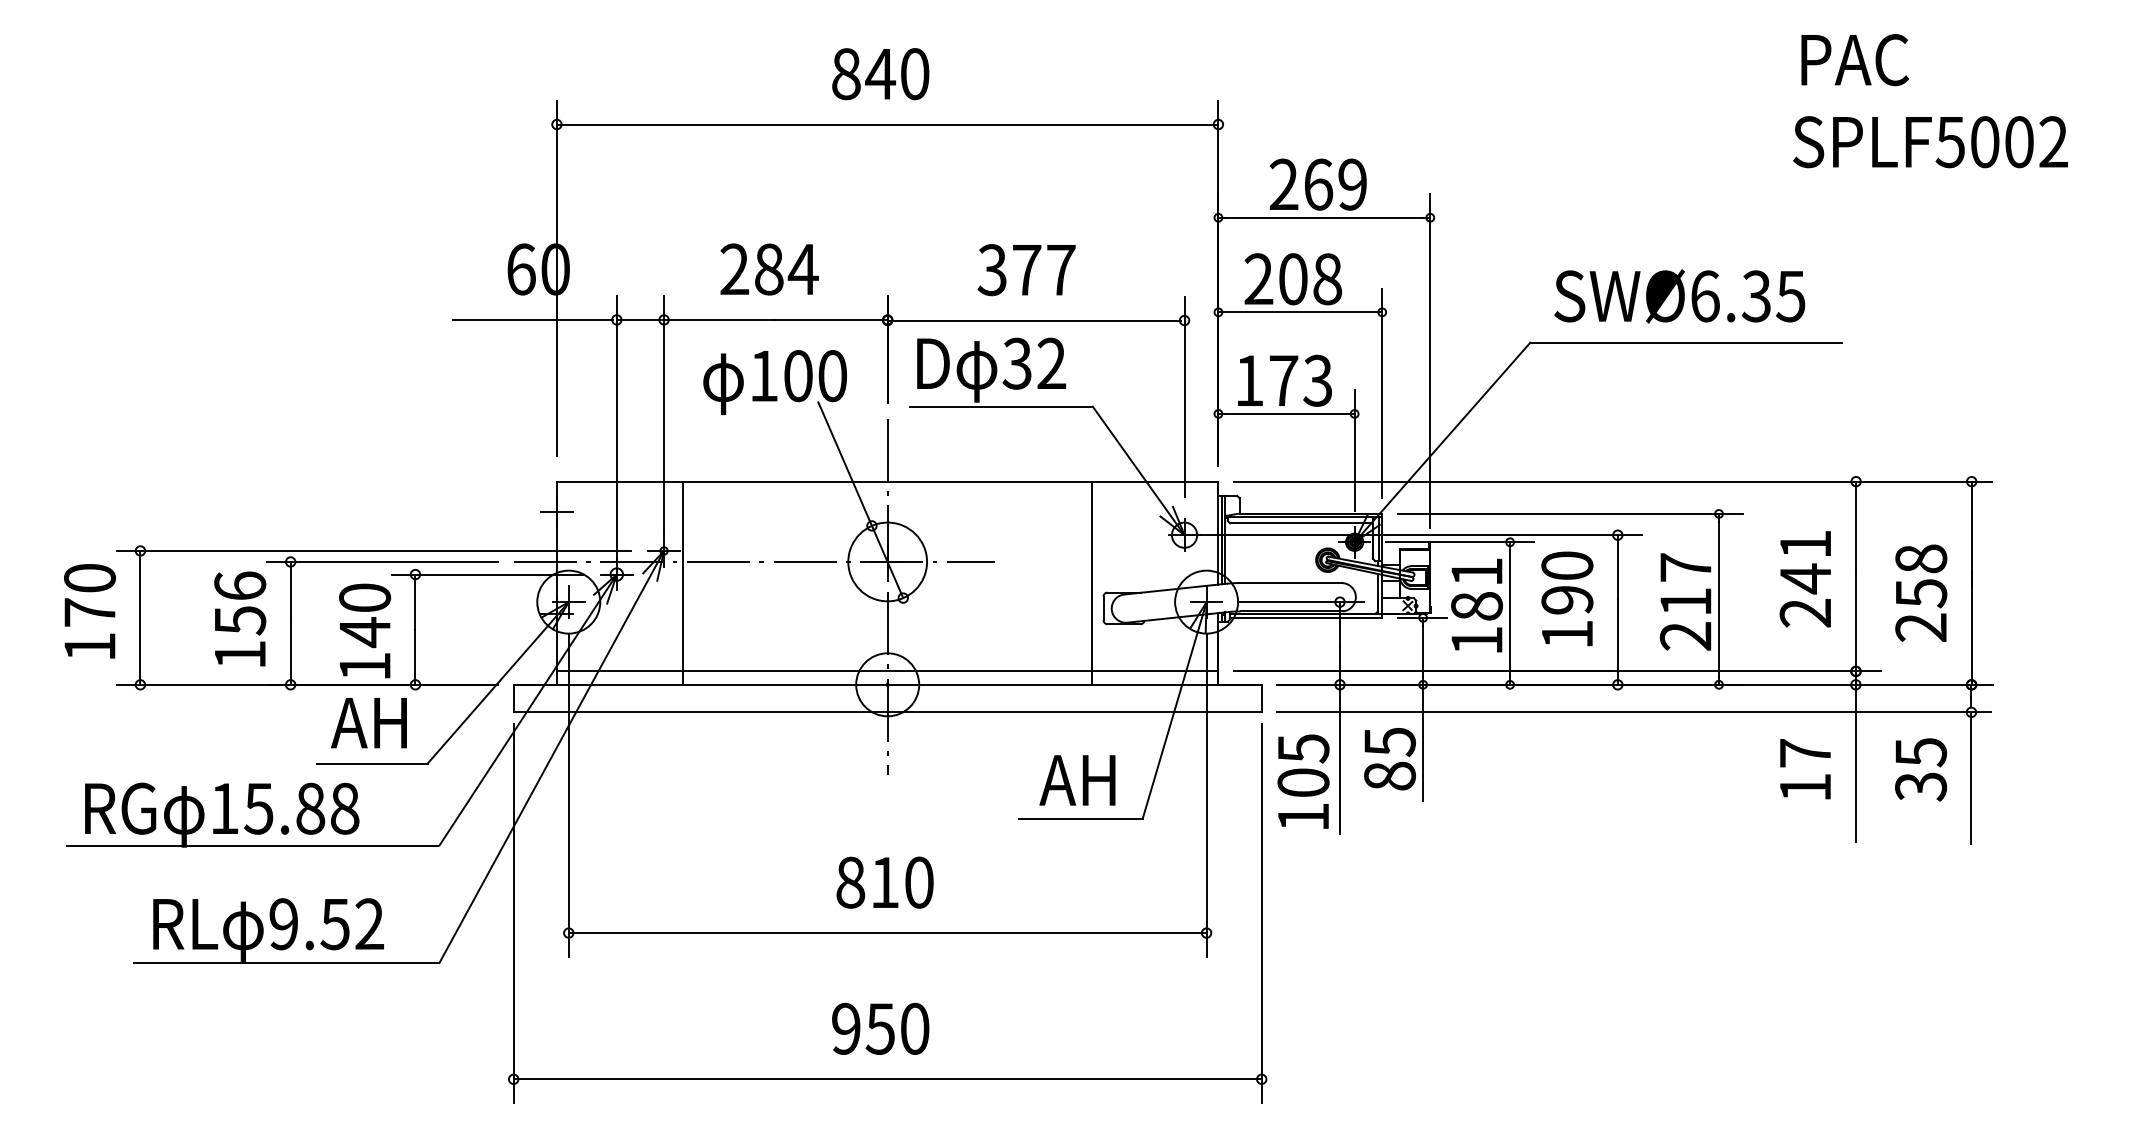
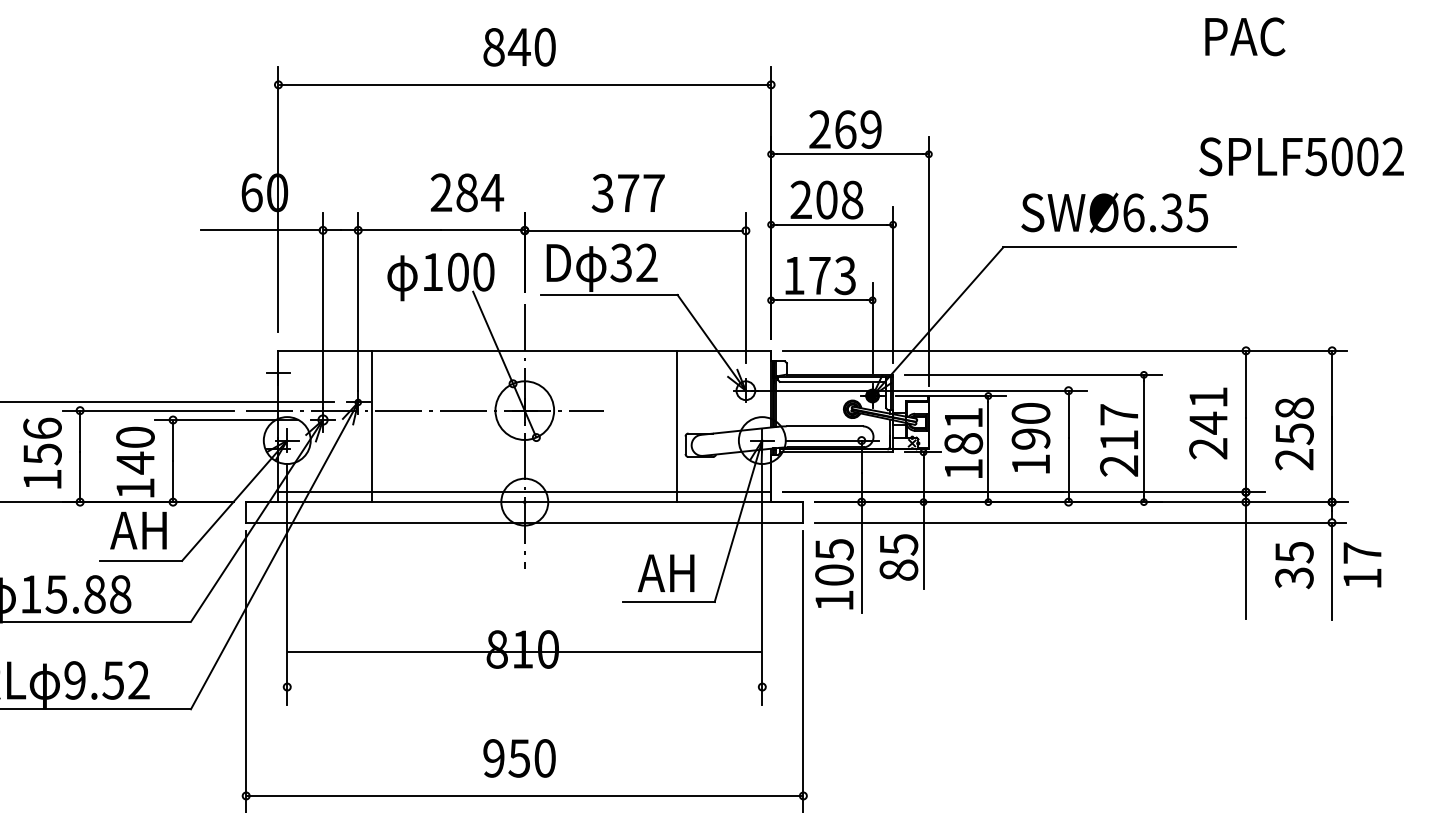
text: (1930, 142) -> (1301, 157), moved
text: (769, 269) -> (467, 192), moved
text: (1805, 769) -> (1362, 565), moved
line: (887, 933) -> (524, 652), moved

